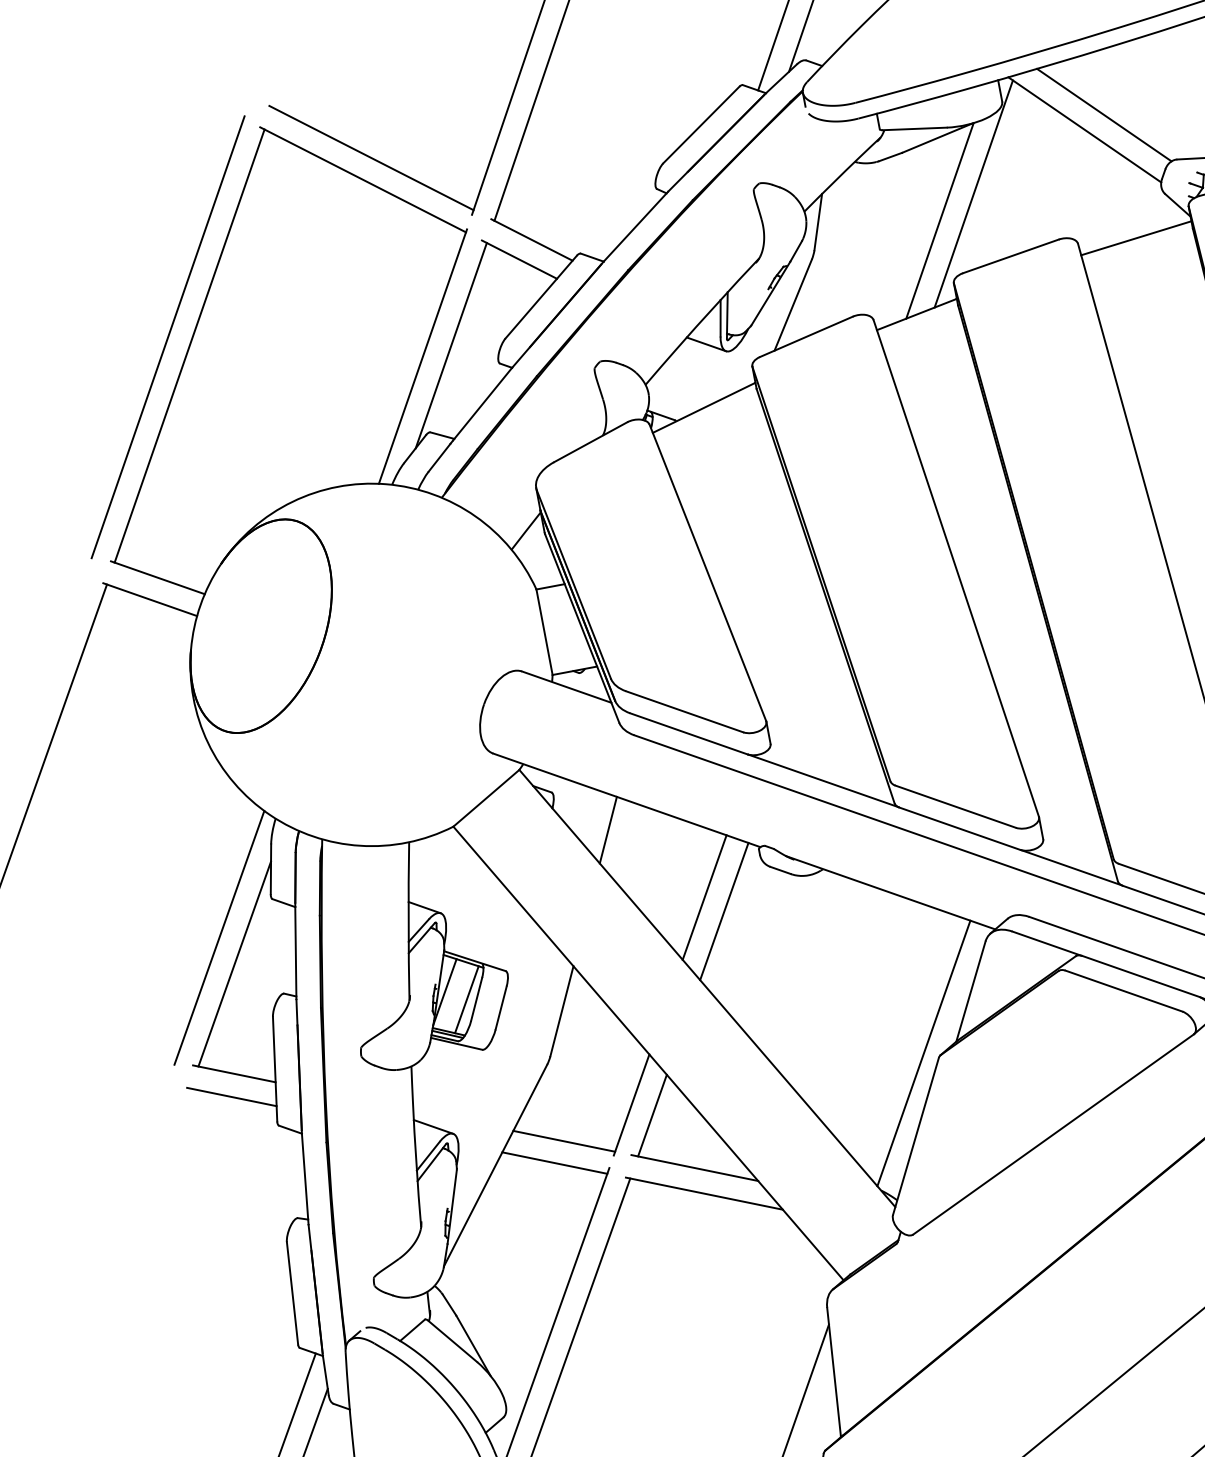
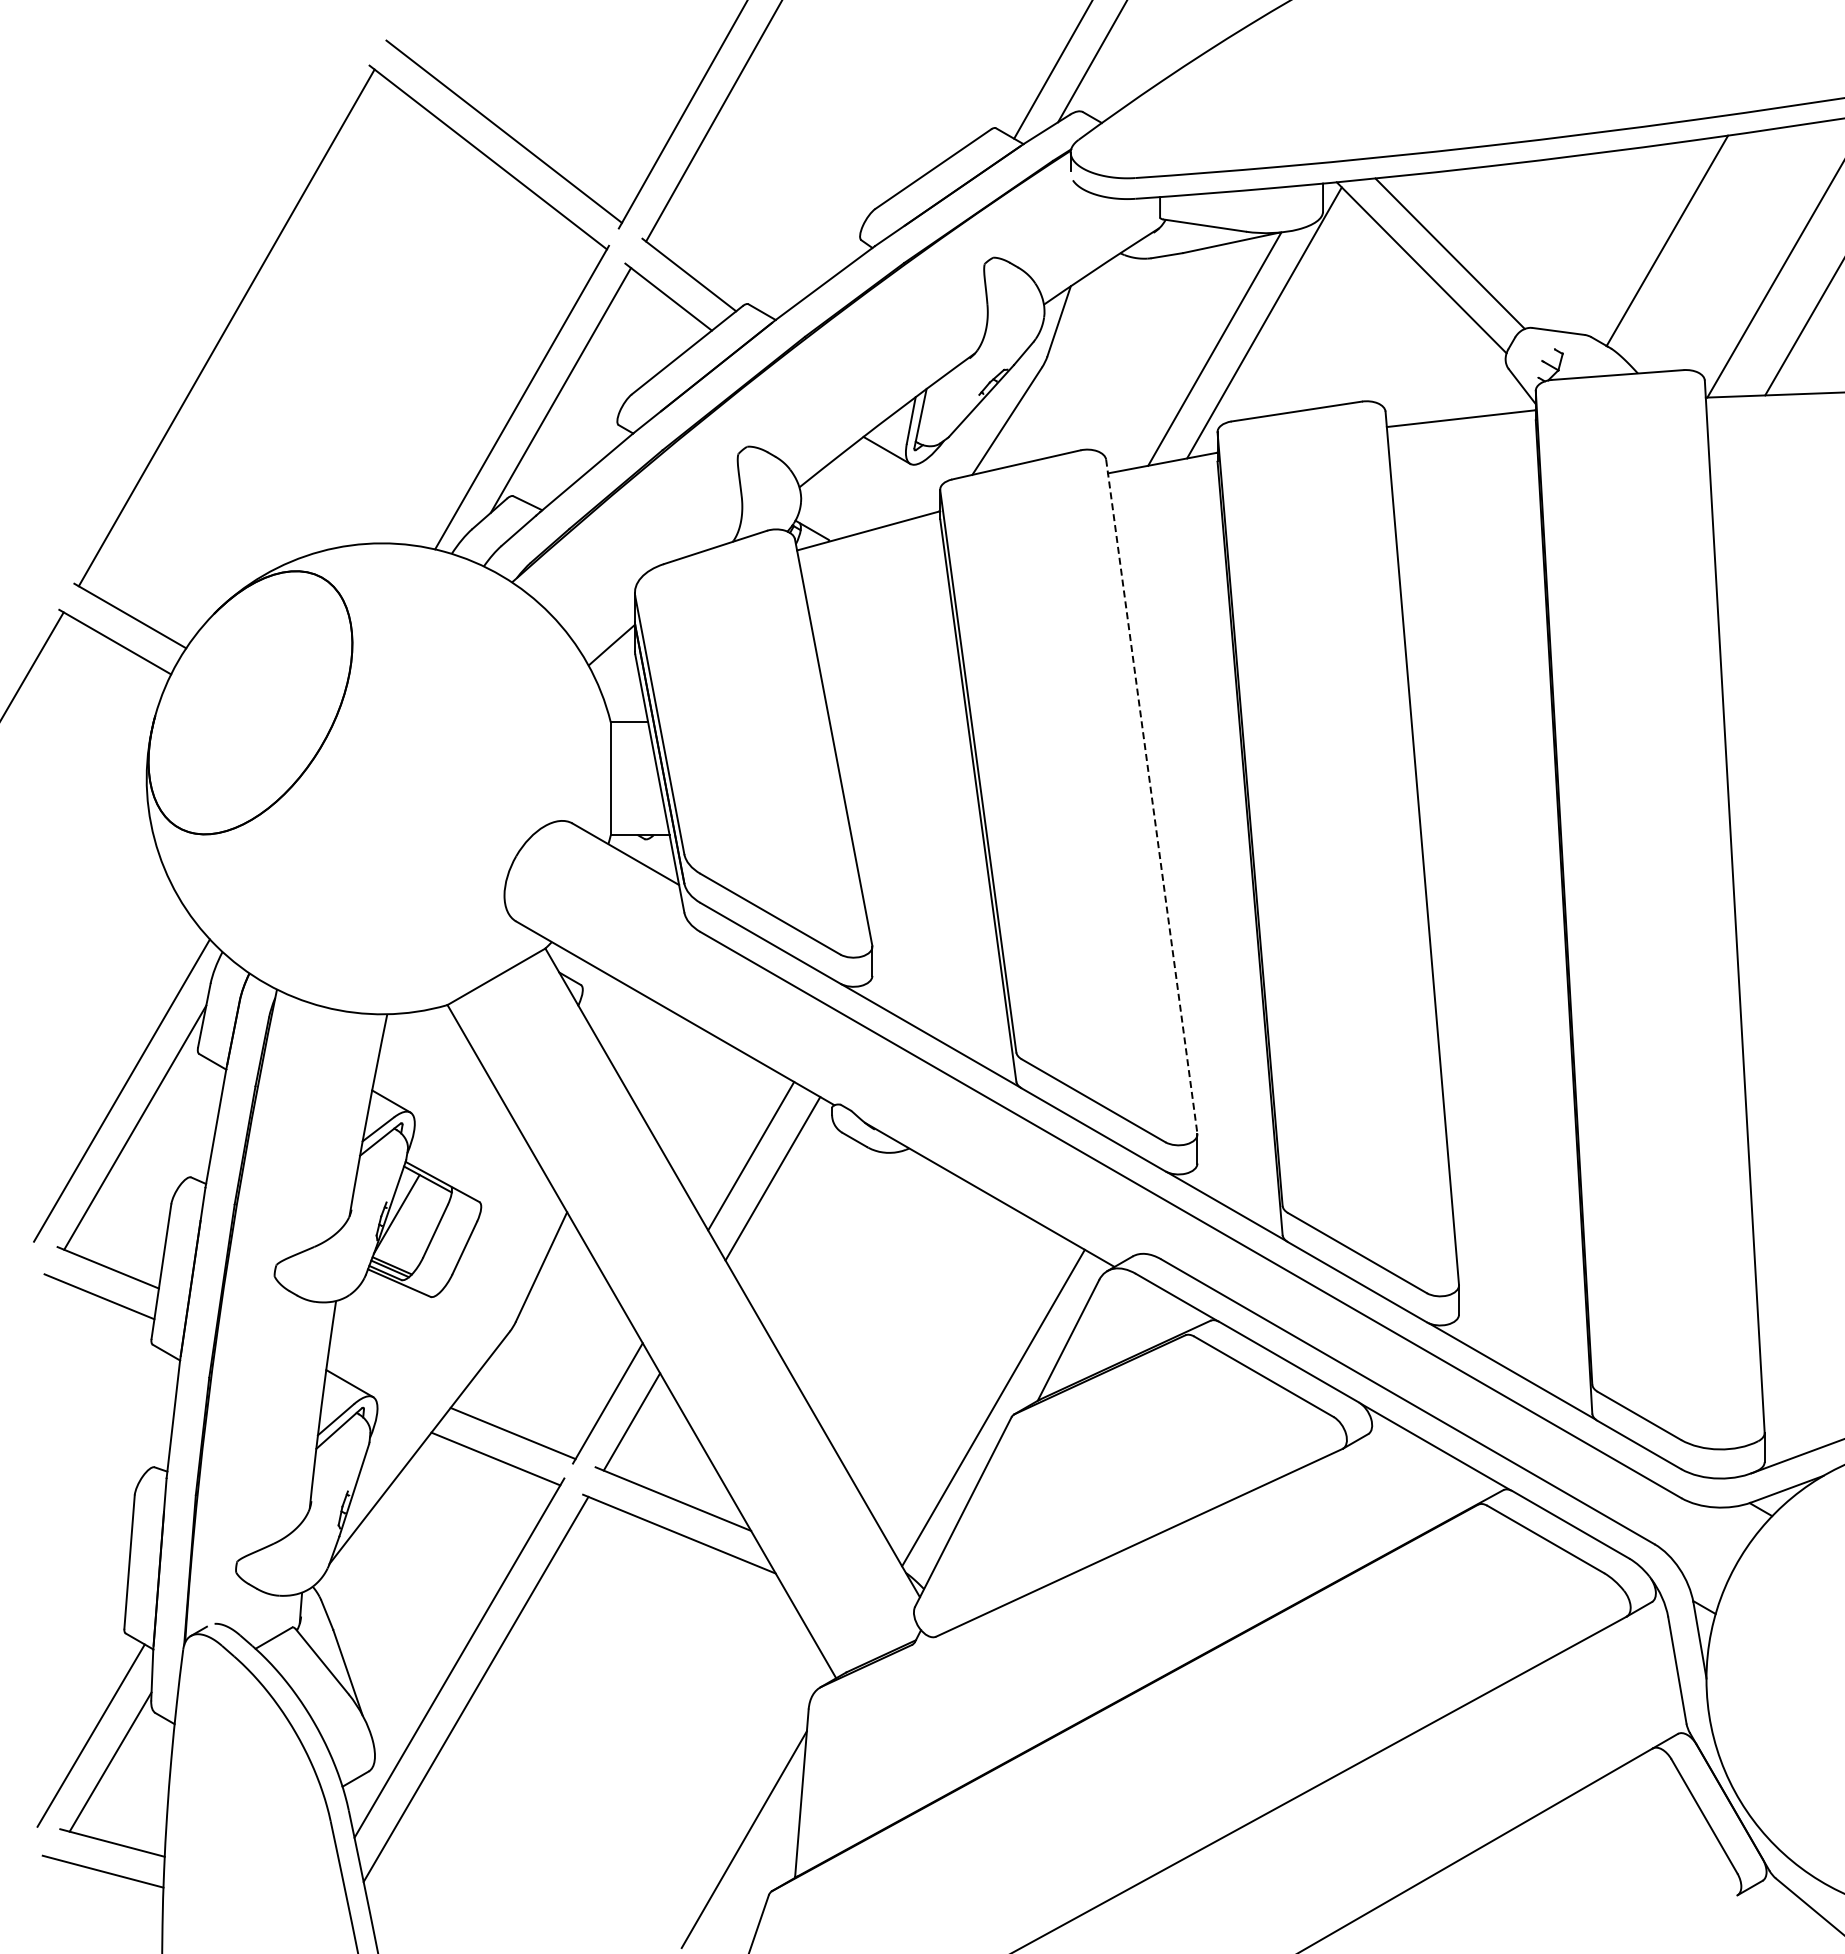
line: (168, 337) -> (201, 311), removed
line: (956, 569) -> (1151, 797), solid -> dashed
line: (608, 829) -> (644, 1046), removed
line: (466, 999) -> (422, 1229), removed

